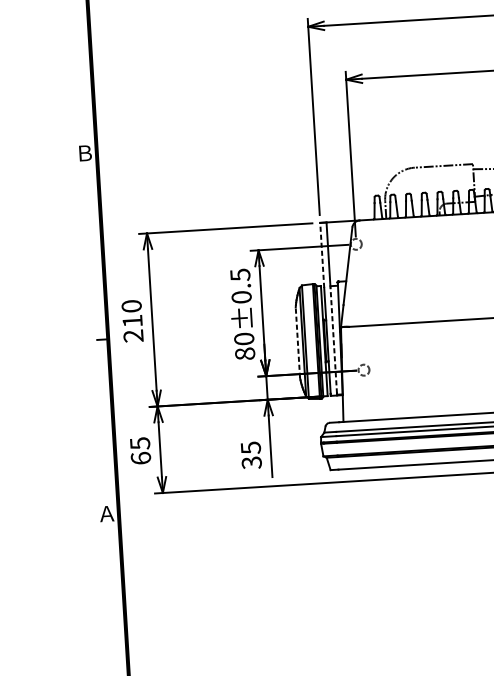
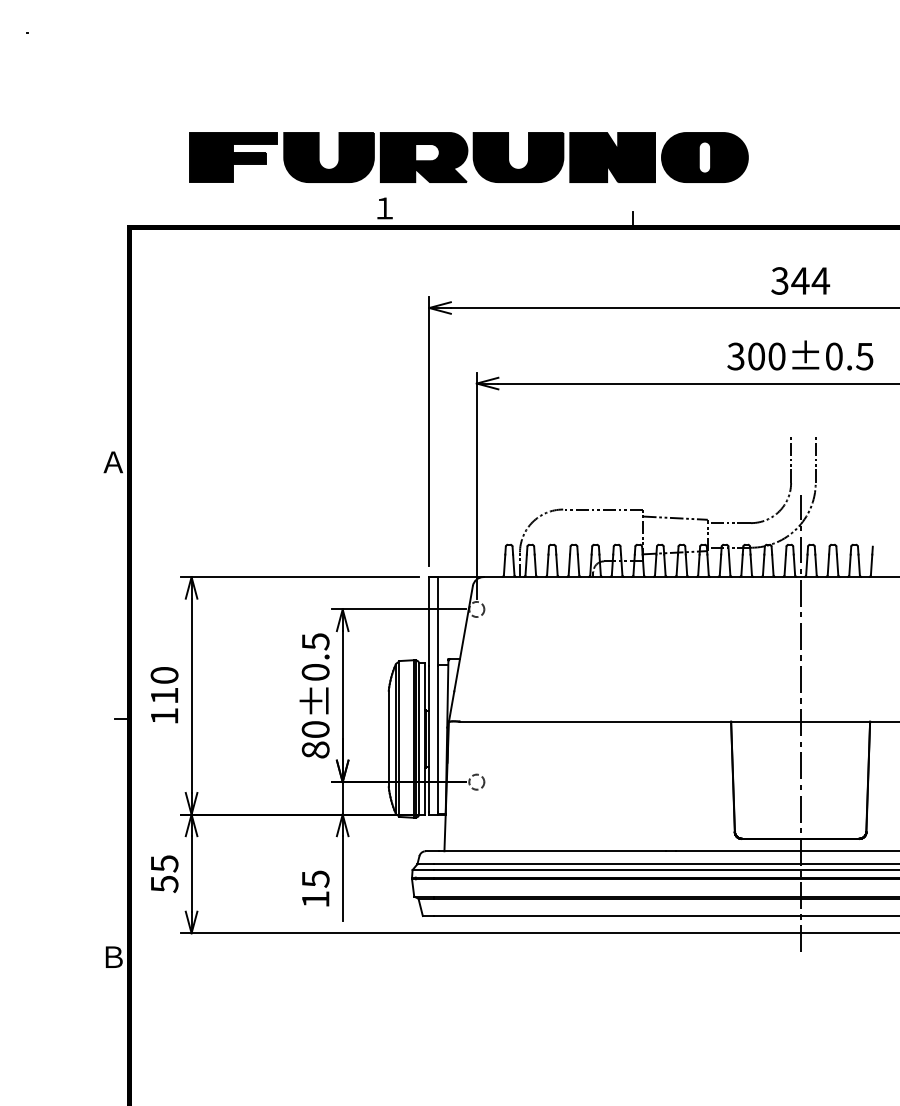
text: (84, 153) -> (112, 462), Ｂ -> Ａ
line: (322, 255) -> (429, 621), dashed -> solid
text: (133, 335) -> (164, 715), 210 -> 110
line: (333, 340) -> (437, 739), dashed -> solid
line: (297, 342) -> (388, 738), dashed -> solid
text: (140, 457) -> (164, 883), 65 -> 55
text: (251, 462) -> (315, 899), 35 -> 15
text: (107, 513) -> (113, 956), Ａ -> Ｂ

